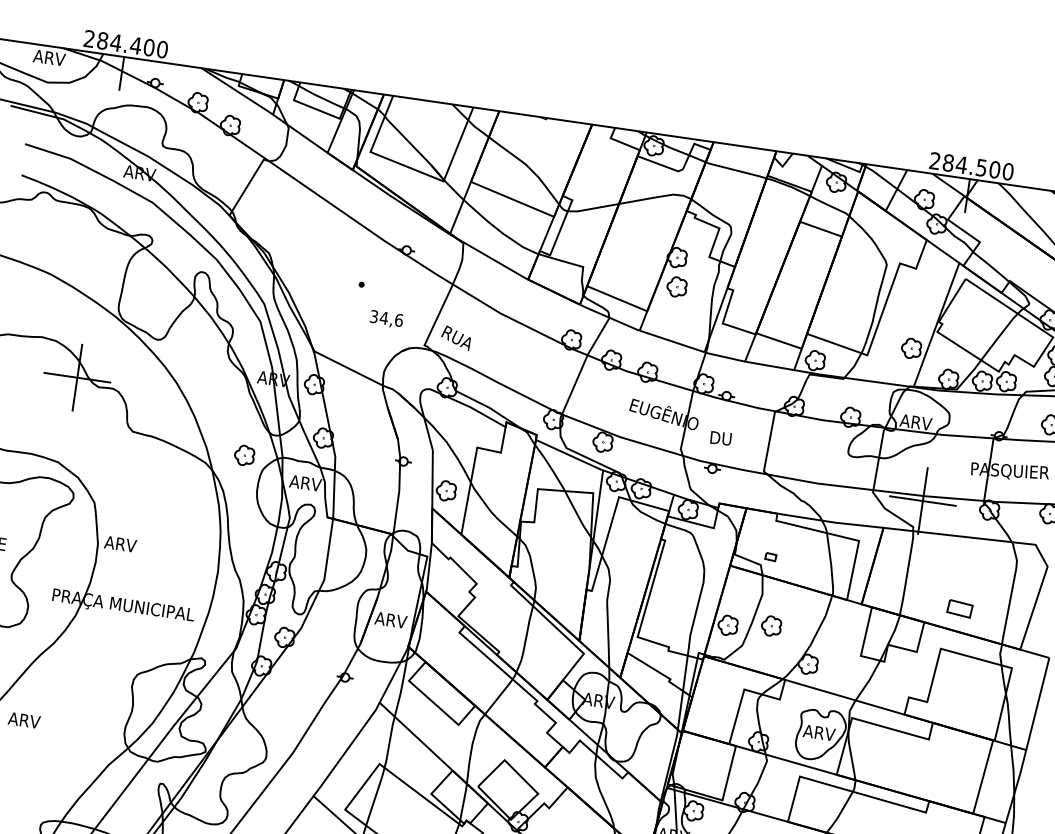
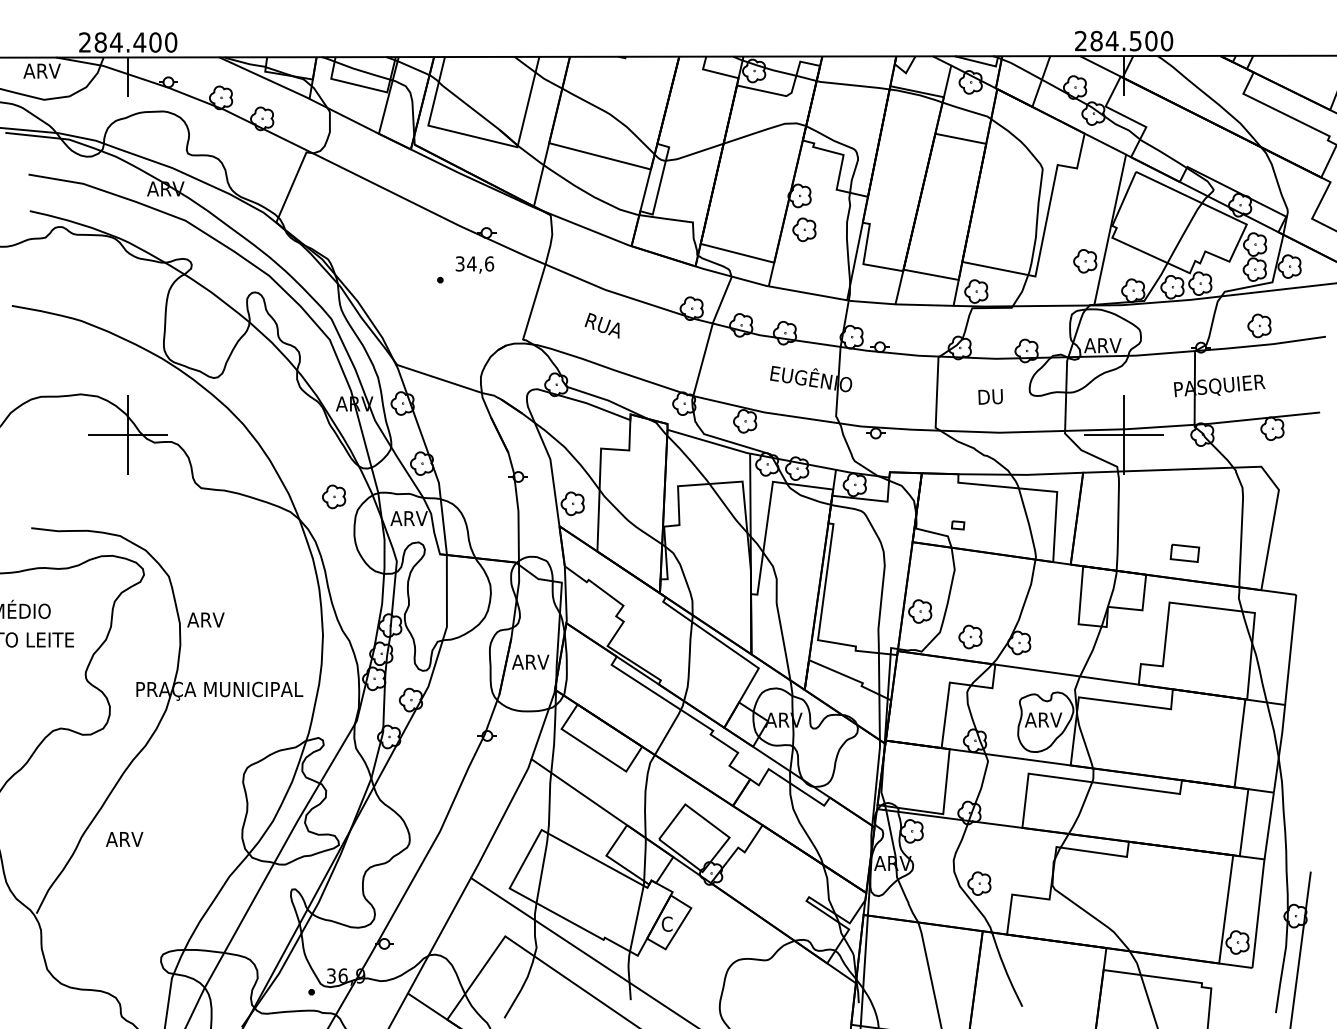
text: (386, 318) -> (474, 264), moved
text: (455, 337) -> (601, 325), moved
text: (720, 438) -> (990, 396), moved
part: (771, 625) -> (970, 636), moved

